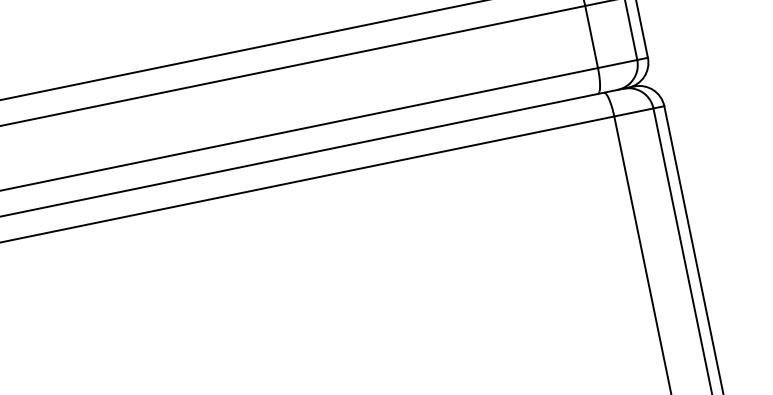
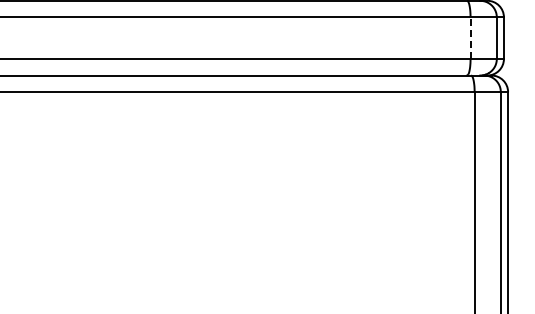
line: (591, 37) -> (470, 38), solid -> dashed

